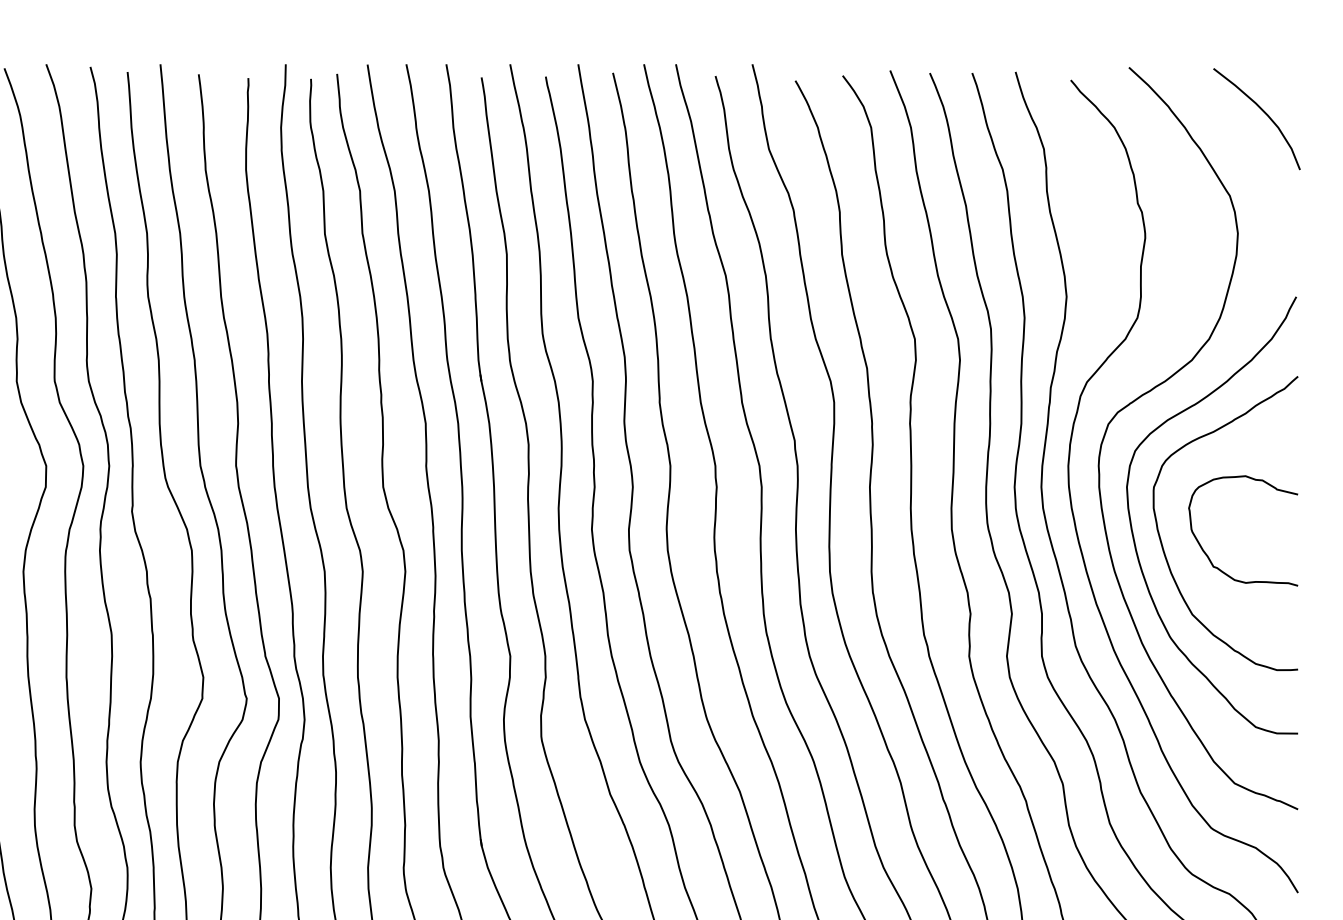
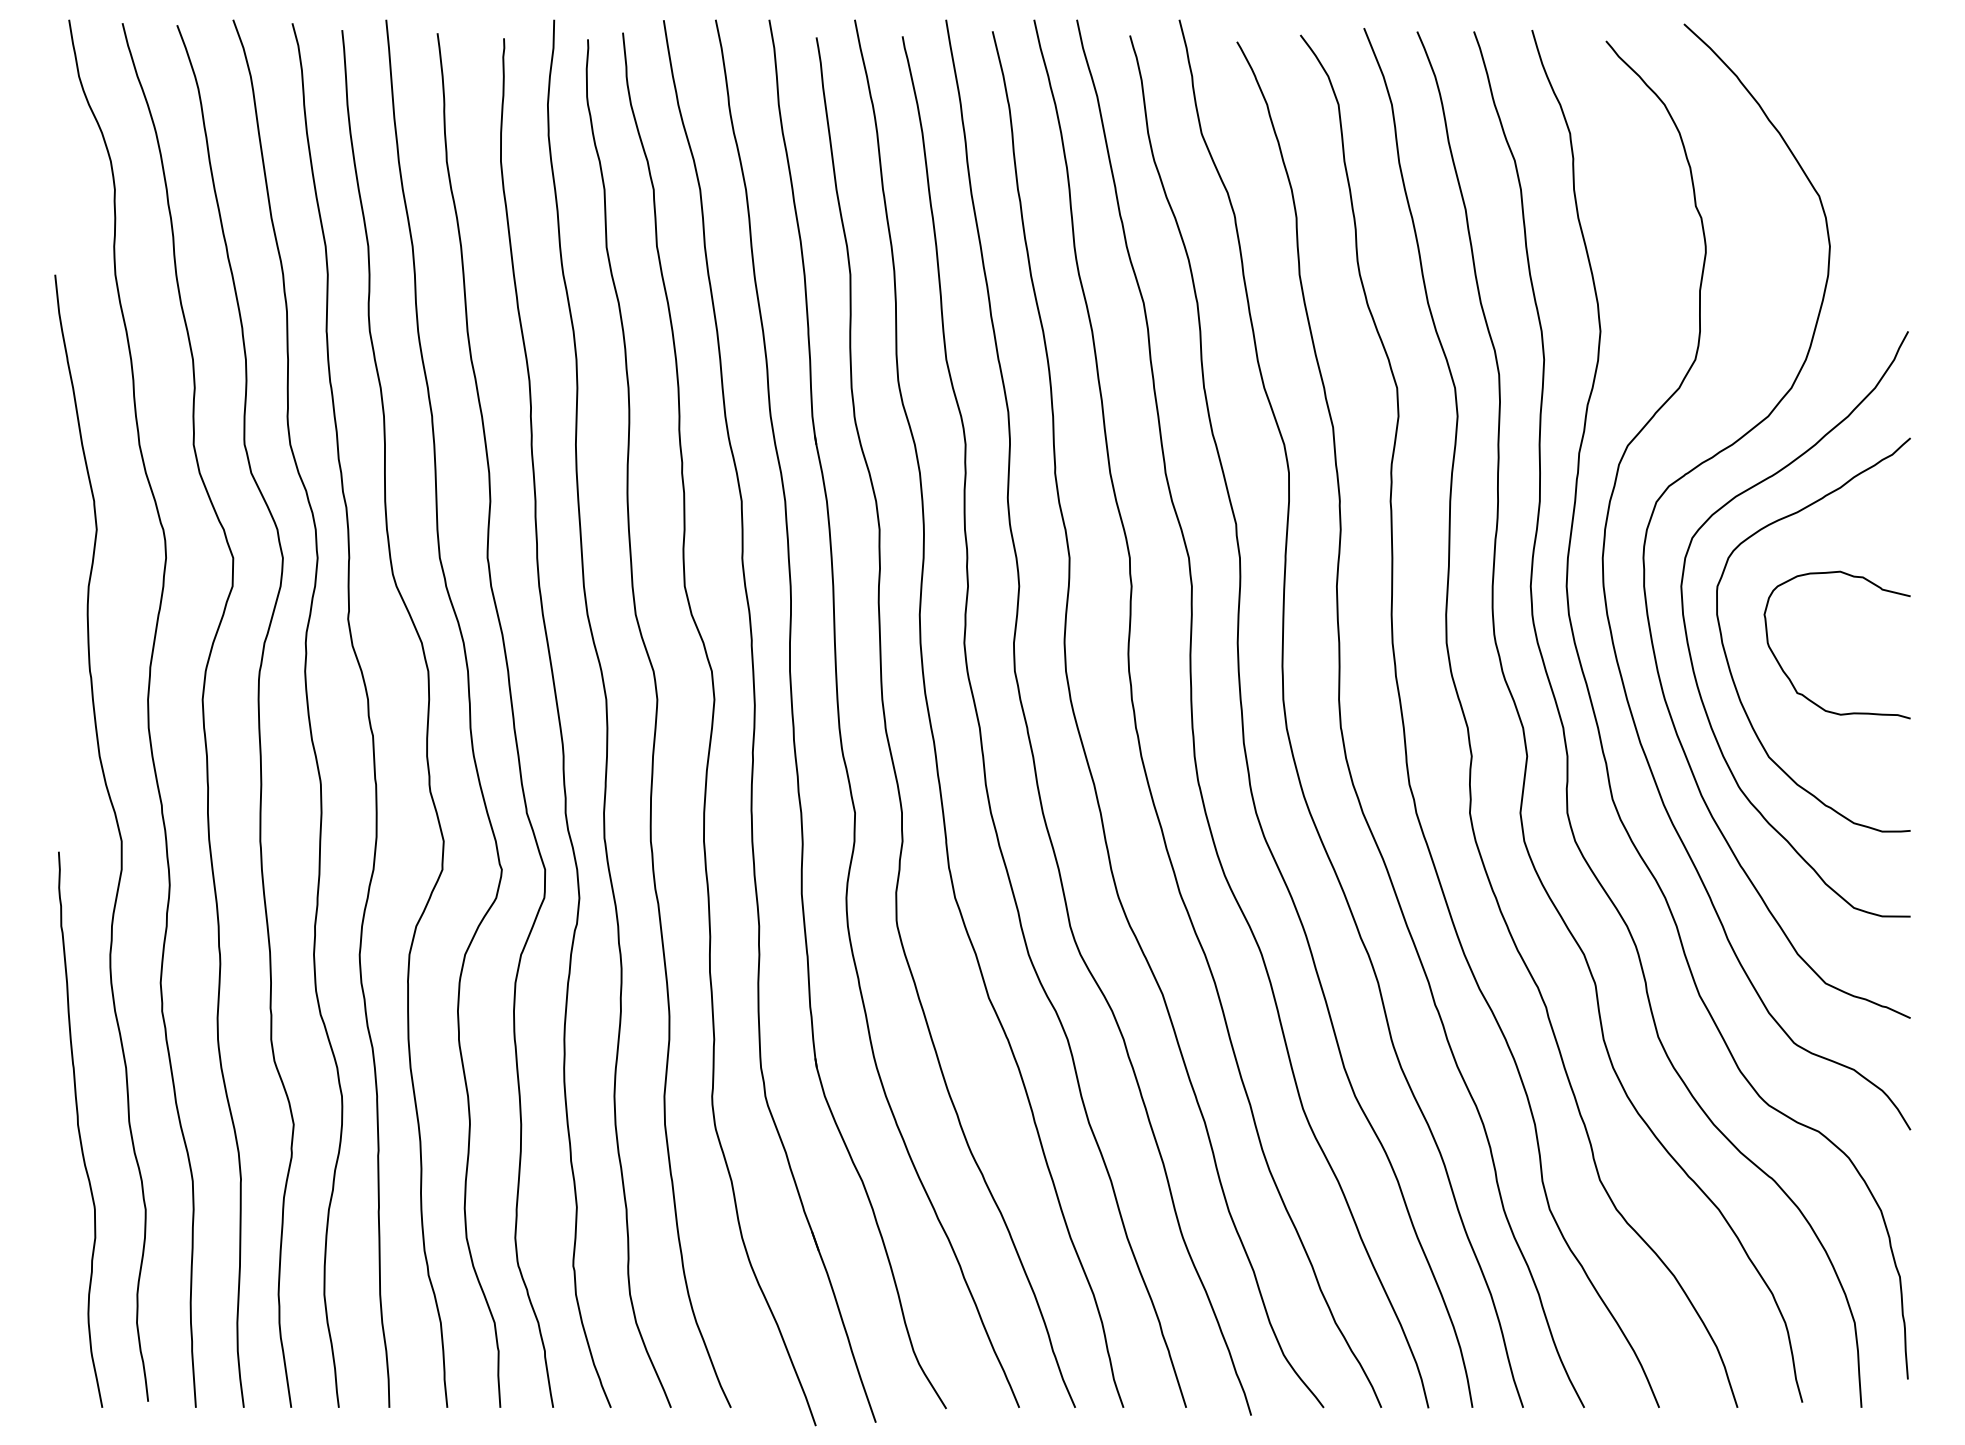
curve: (1263, 112) -> (1864, 84), removed

